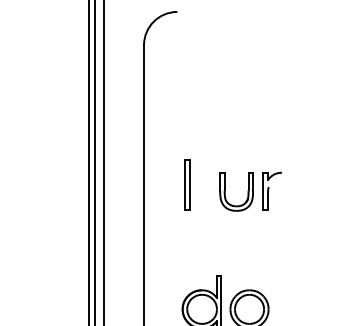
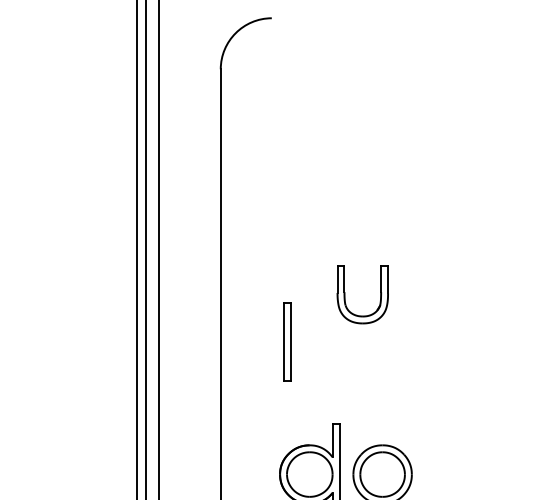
part: (187, 184) -> (287, 341), moved
part: (271, 190) -> (416, 292), removed

